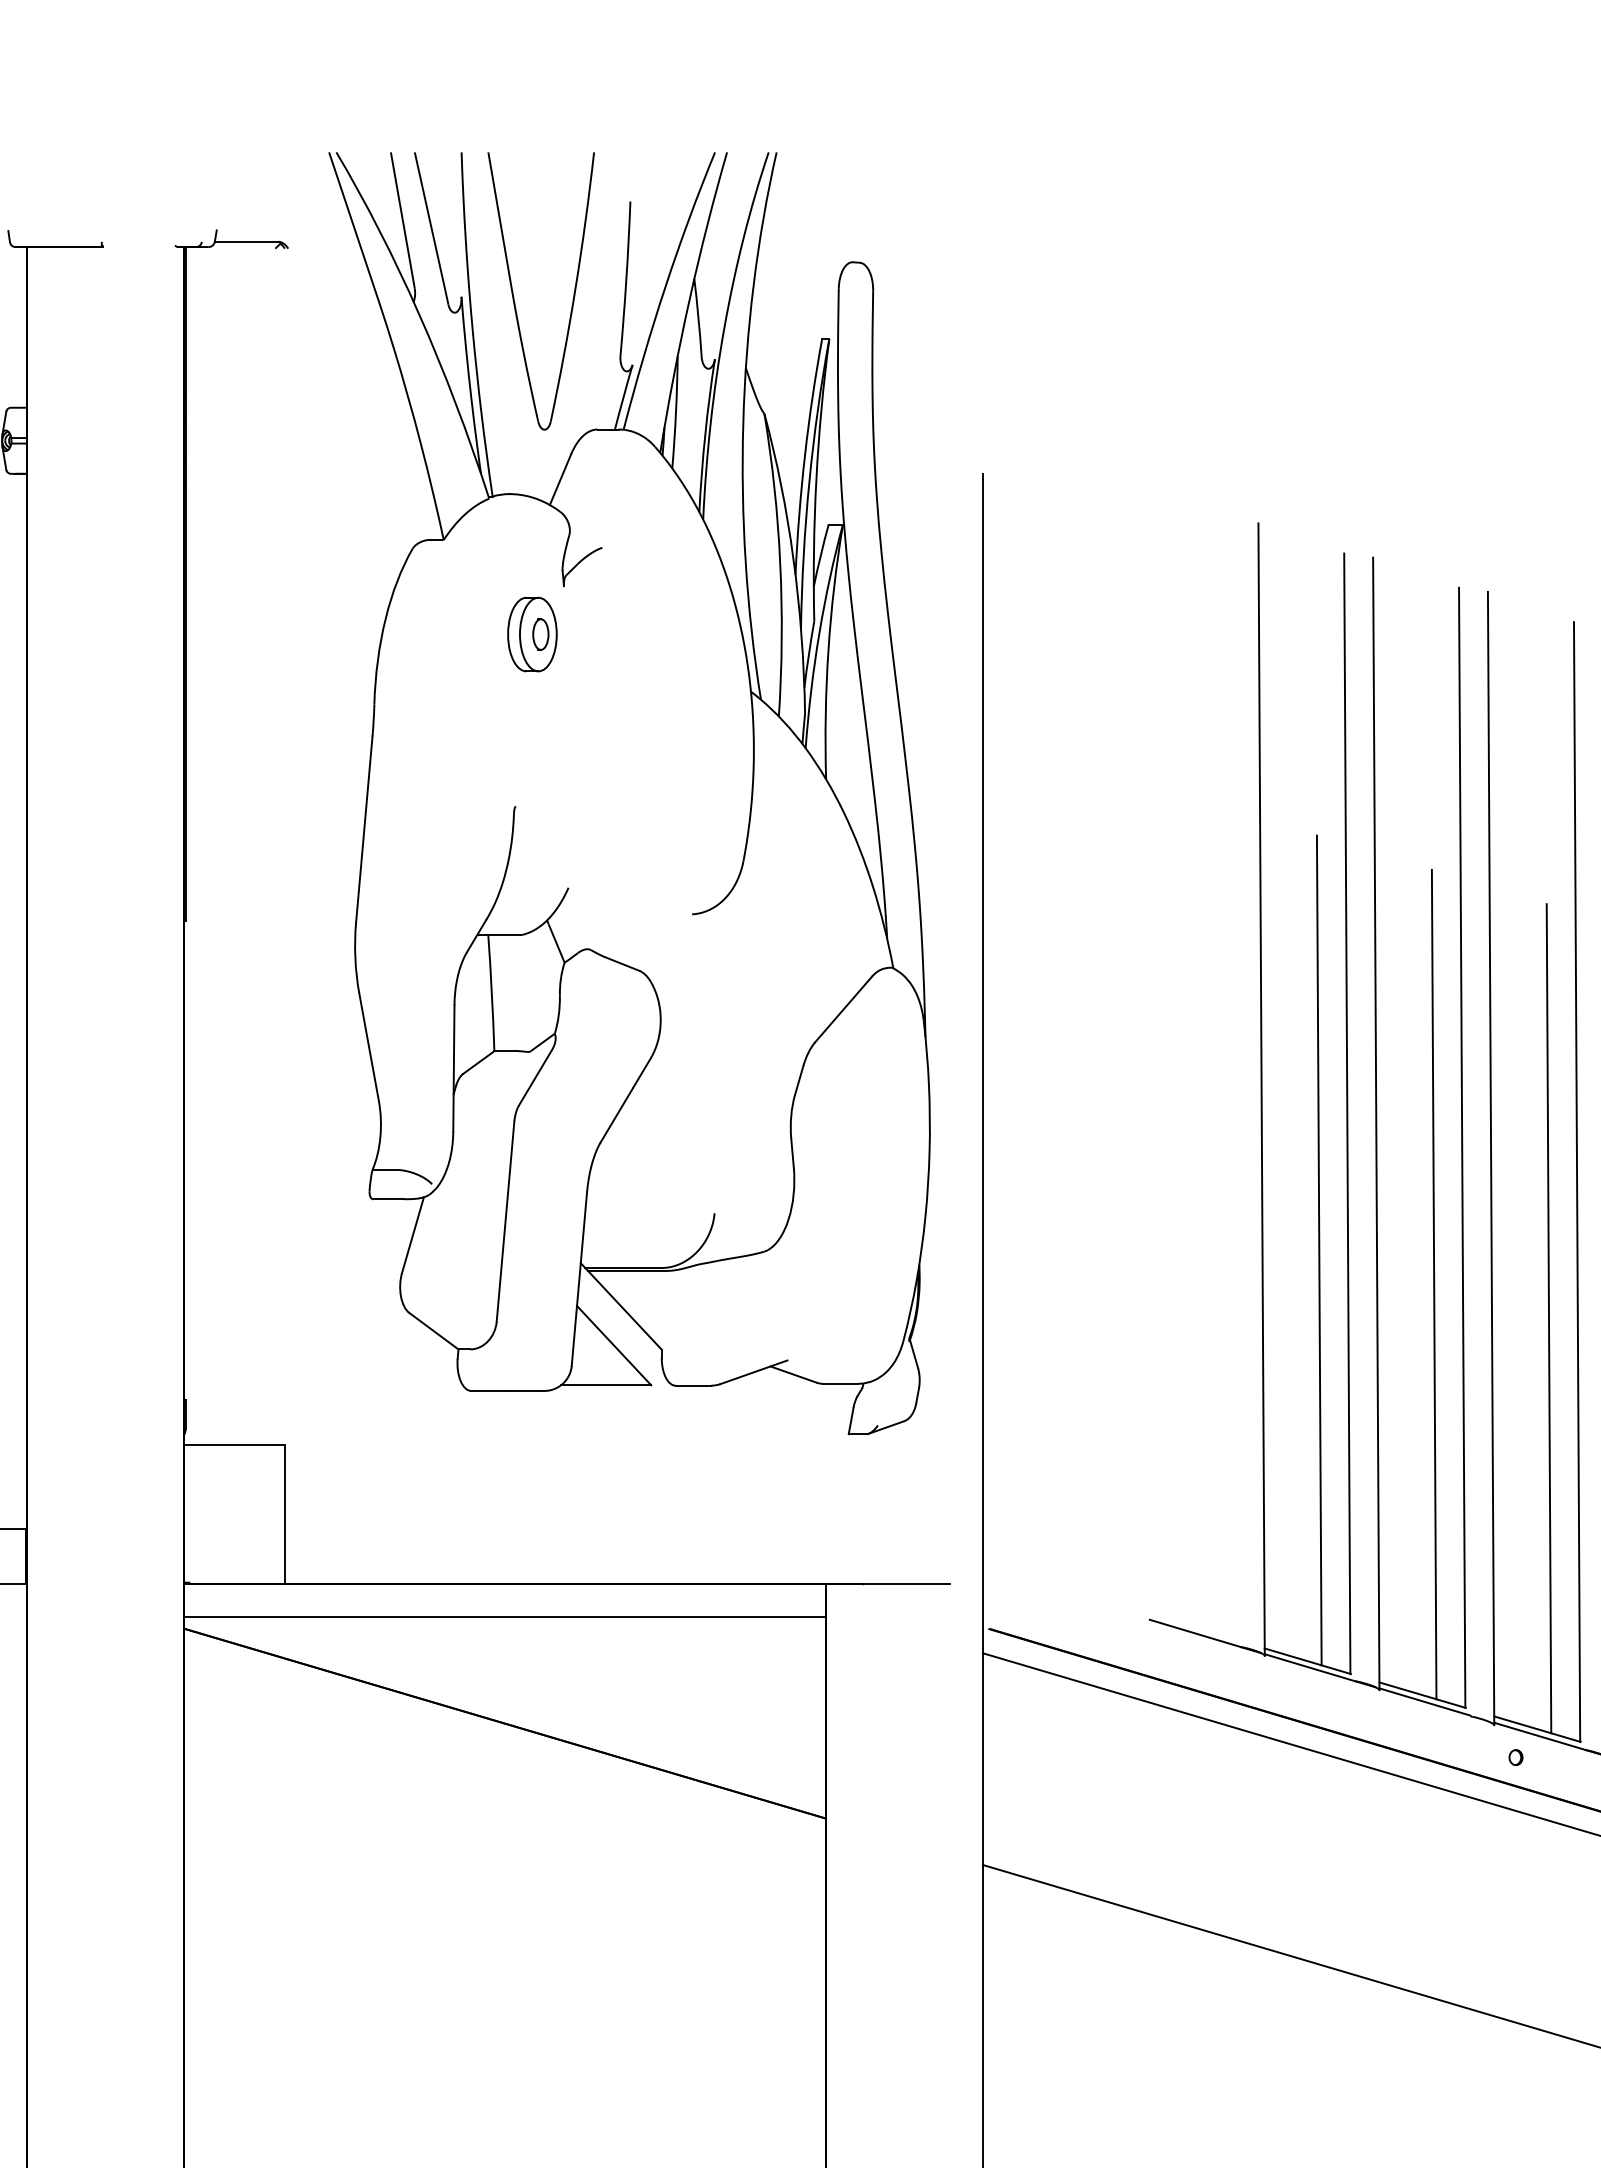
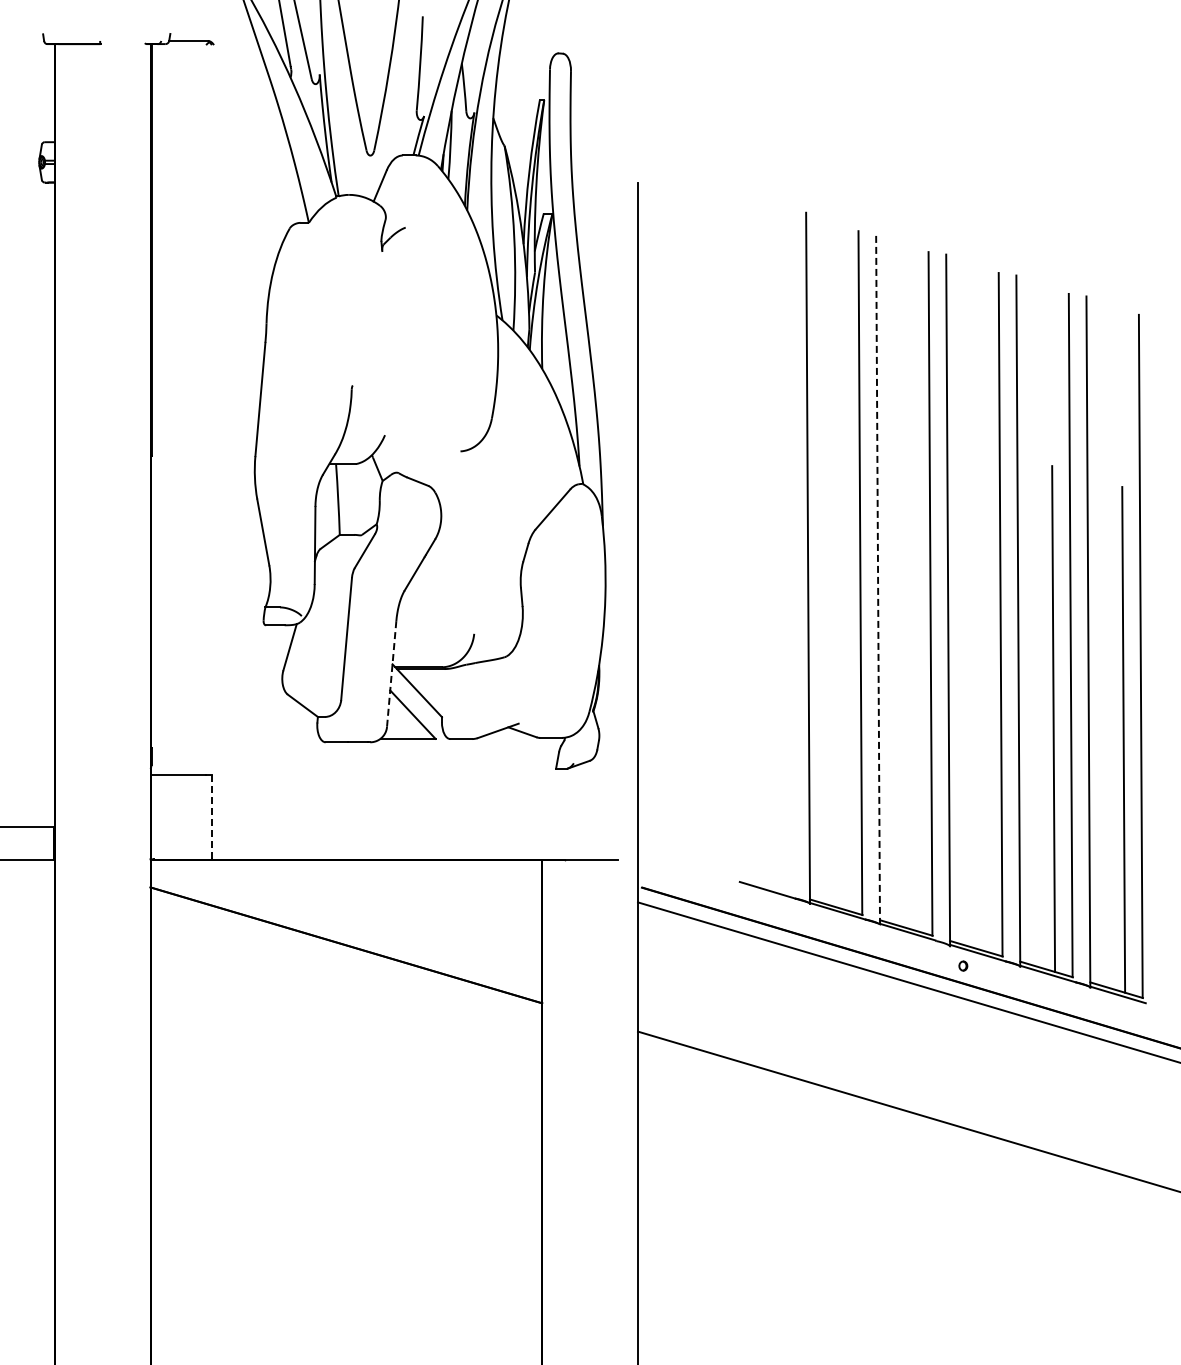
part: (531, 634) -> (362, 280), removed
line: (1376, 1124) -> (878, 579), solid -> dashed
line: (1318, 1250) -> (842, 656), removed
line: (579, 1279) -> (391, 674), solid -> dashed
line: (1434, 1284) -> (913, 677), removed
line: (1549, 1319) -> (983, 698), removed
line: (284, 1512) -> (211, 816), solid -> dashed
line: (505, 1617) -> (346, 880), removed

